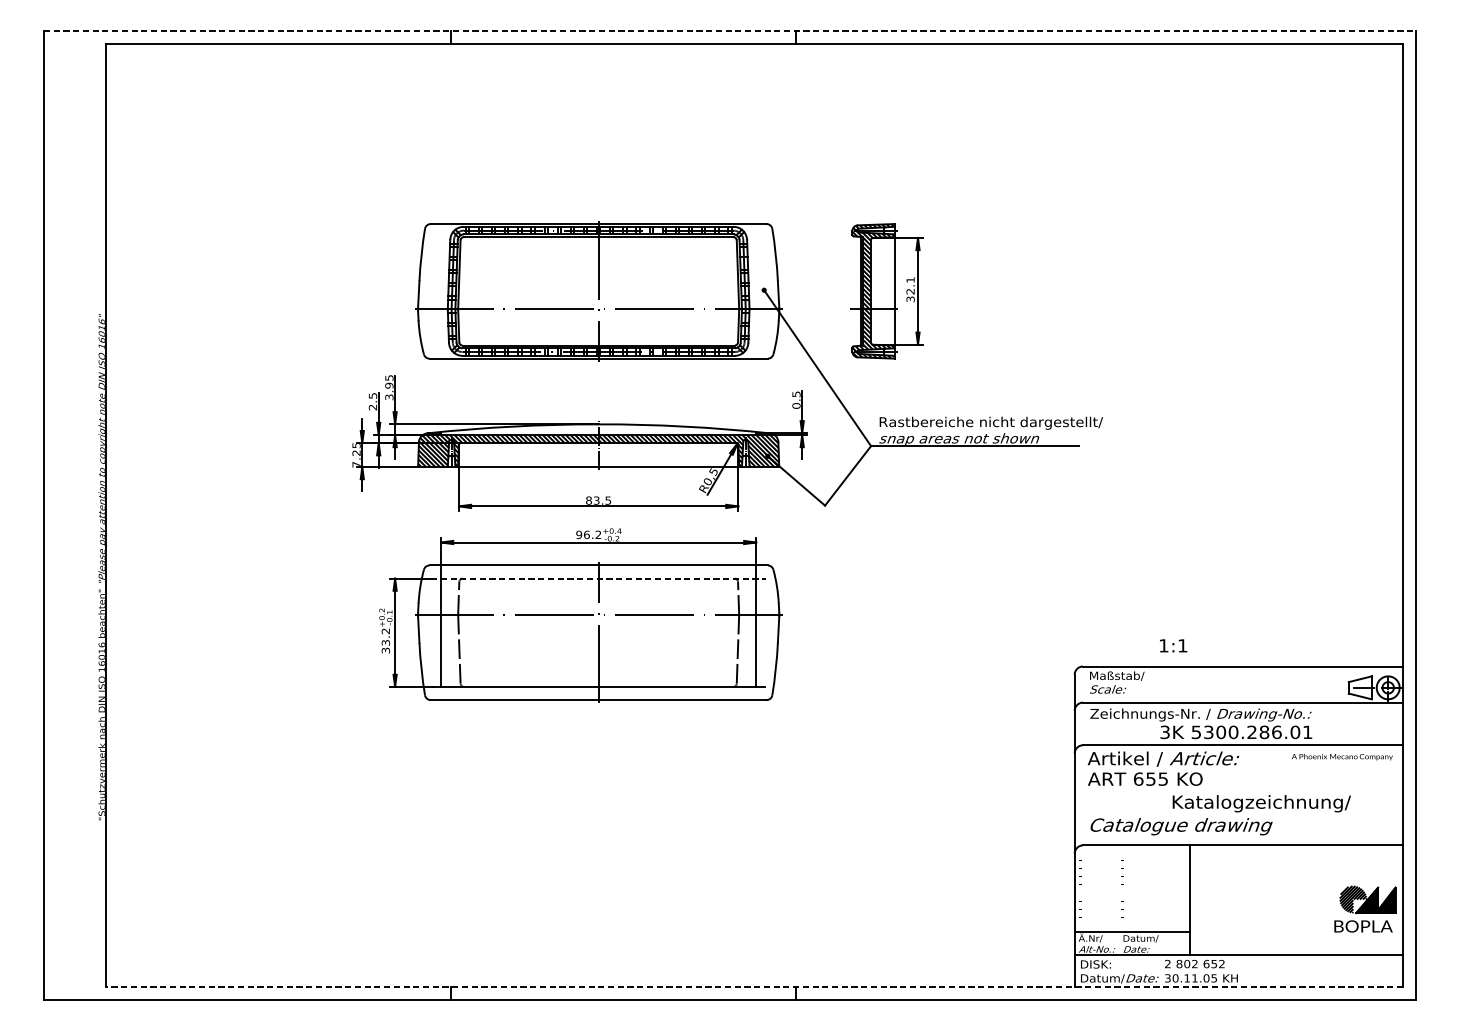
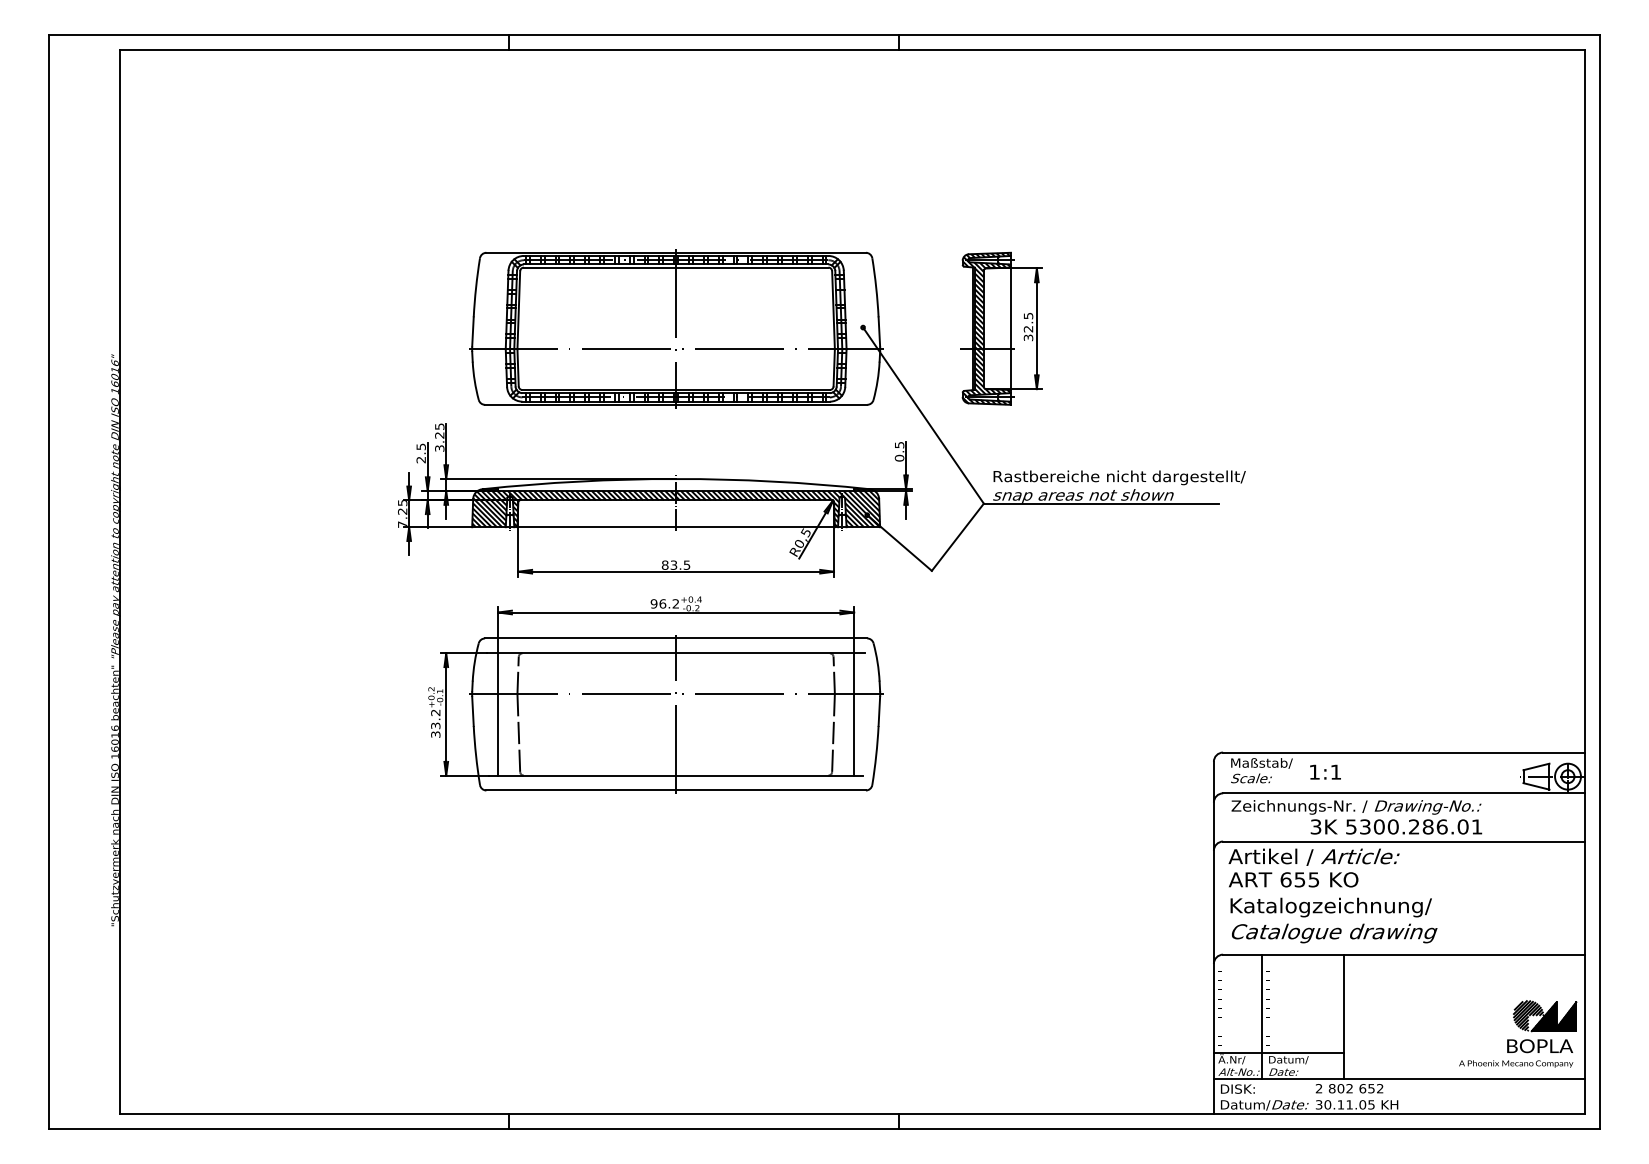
line: (730, 31) -> (824, 35), dashed -> solid
text: (910, 280) -> (1028, 316), 32.1 -> 32.5
text: (389, 385) -> (439, 435), 3.95 -> 3.25
line: (598, 578) -> (676, 653), dashed -> solid
text: (1173, 645) -> (1325, 771), moved
text: (1342, 756) -> (1516, 1063), moved
text: (1261, 803) -> (1330, 907), moved
line: (1117, 900) -> (1262, 1016), added
line: (753, 986) -> (851, 1114), dashed -> solid

